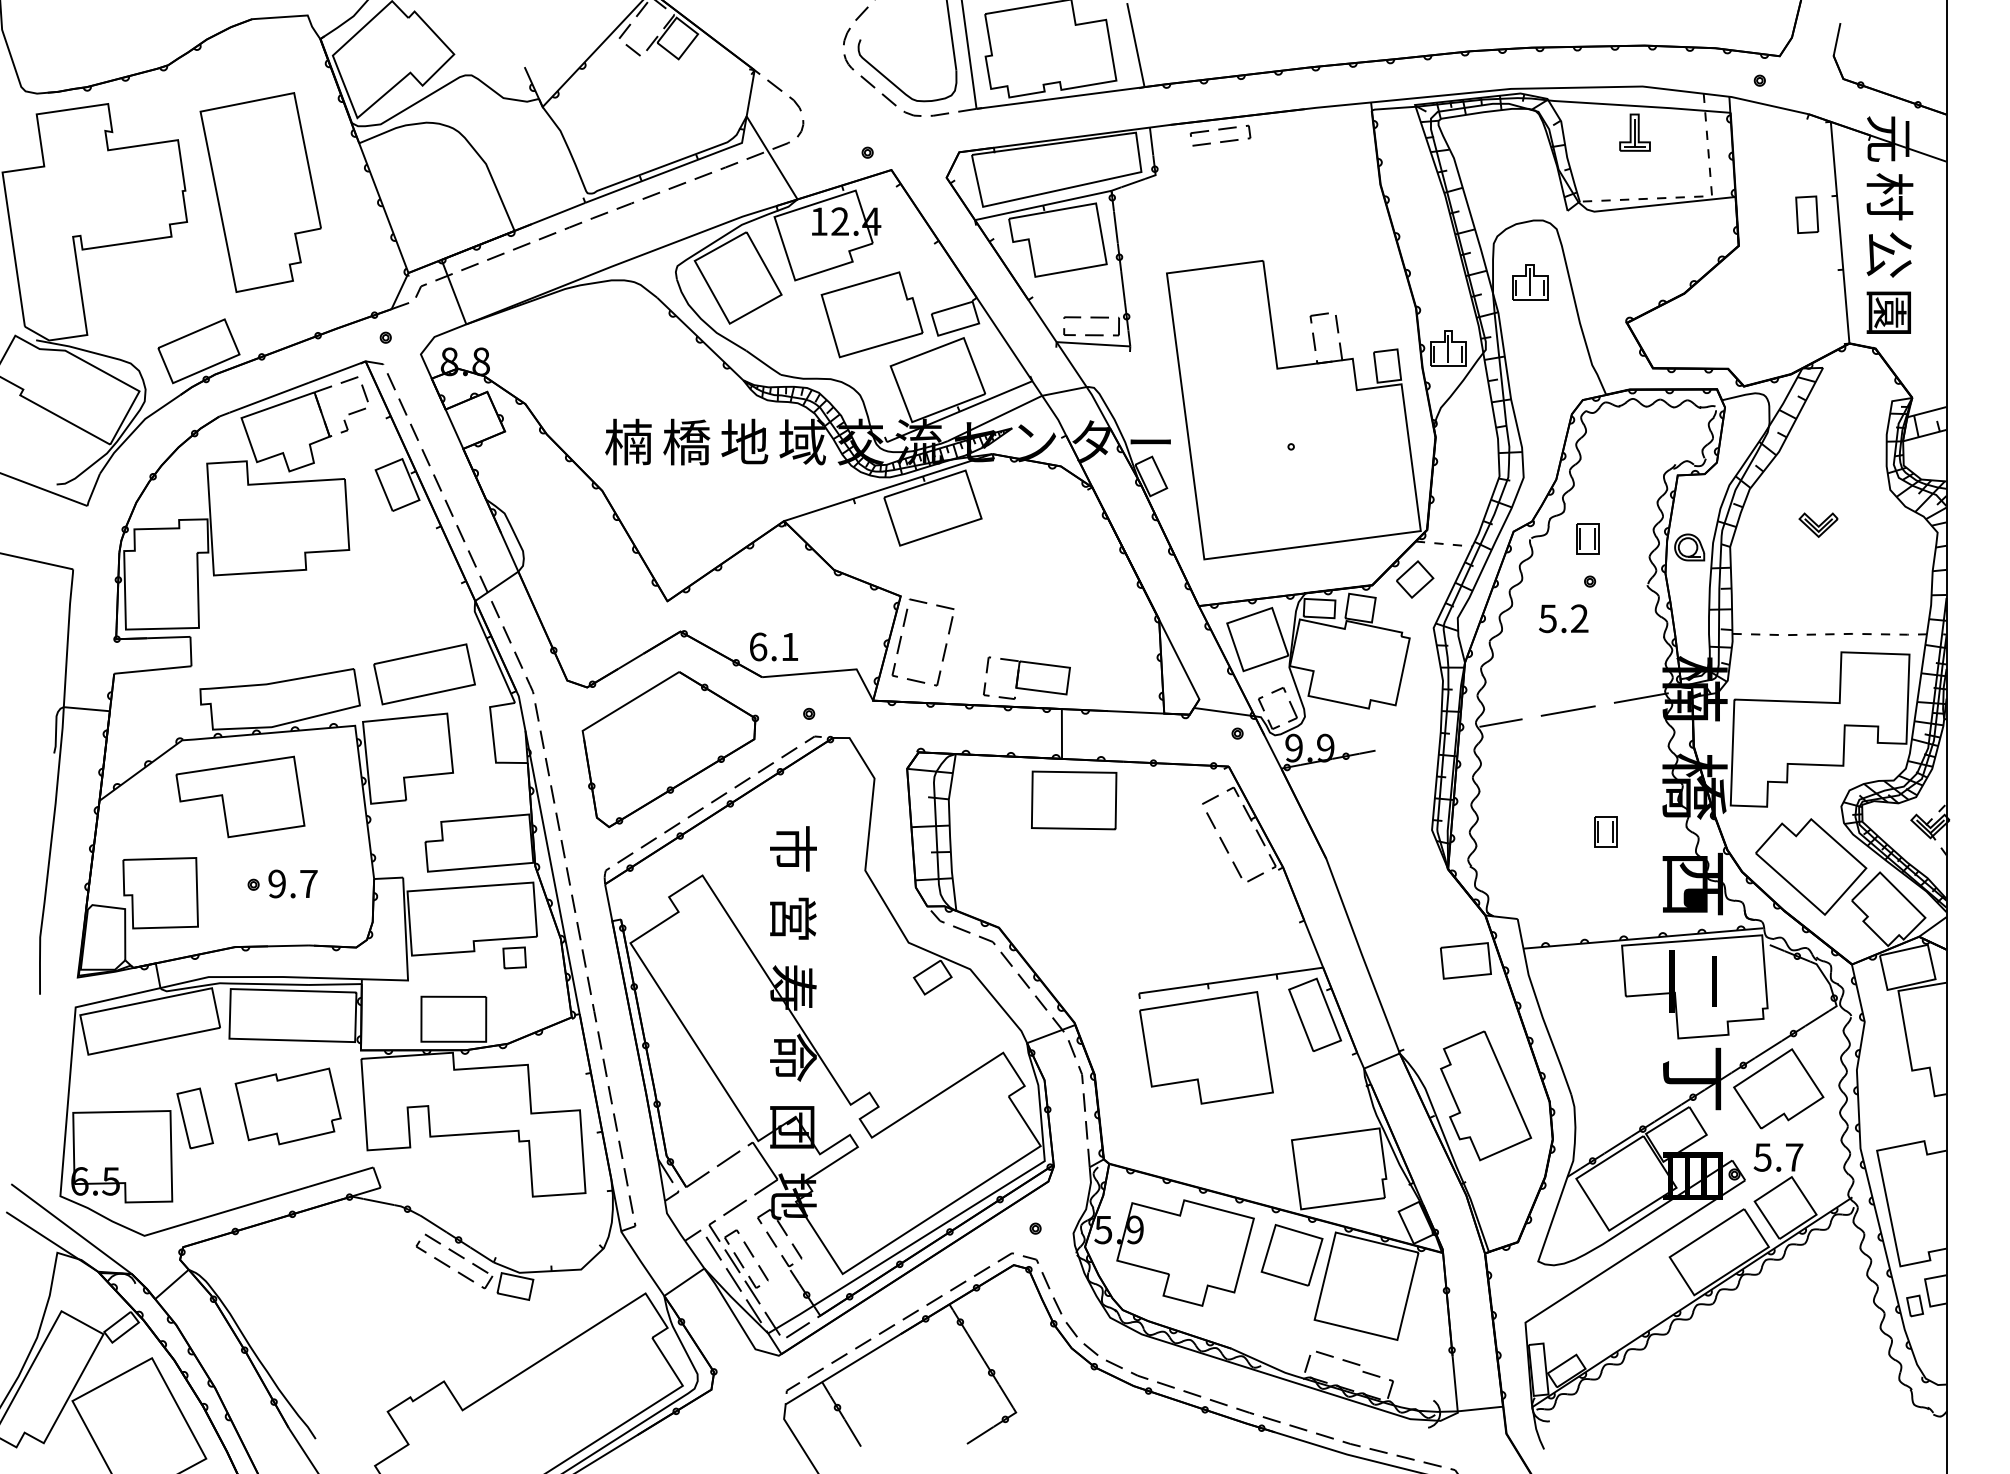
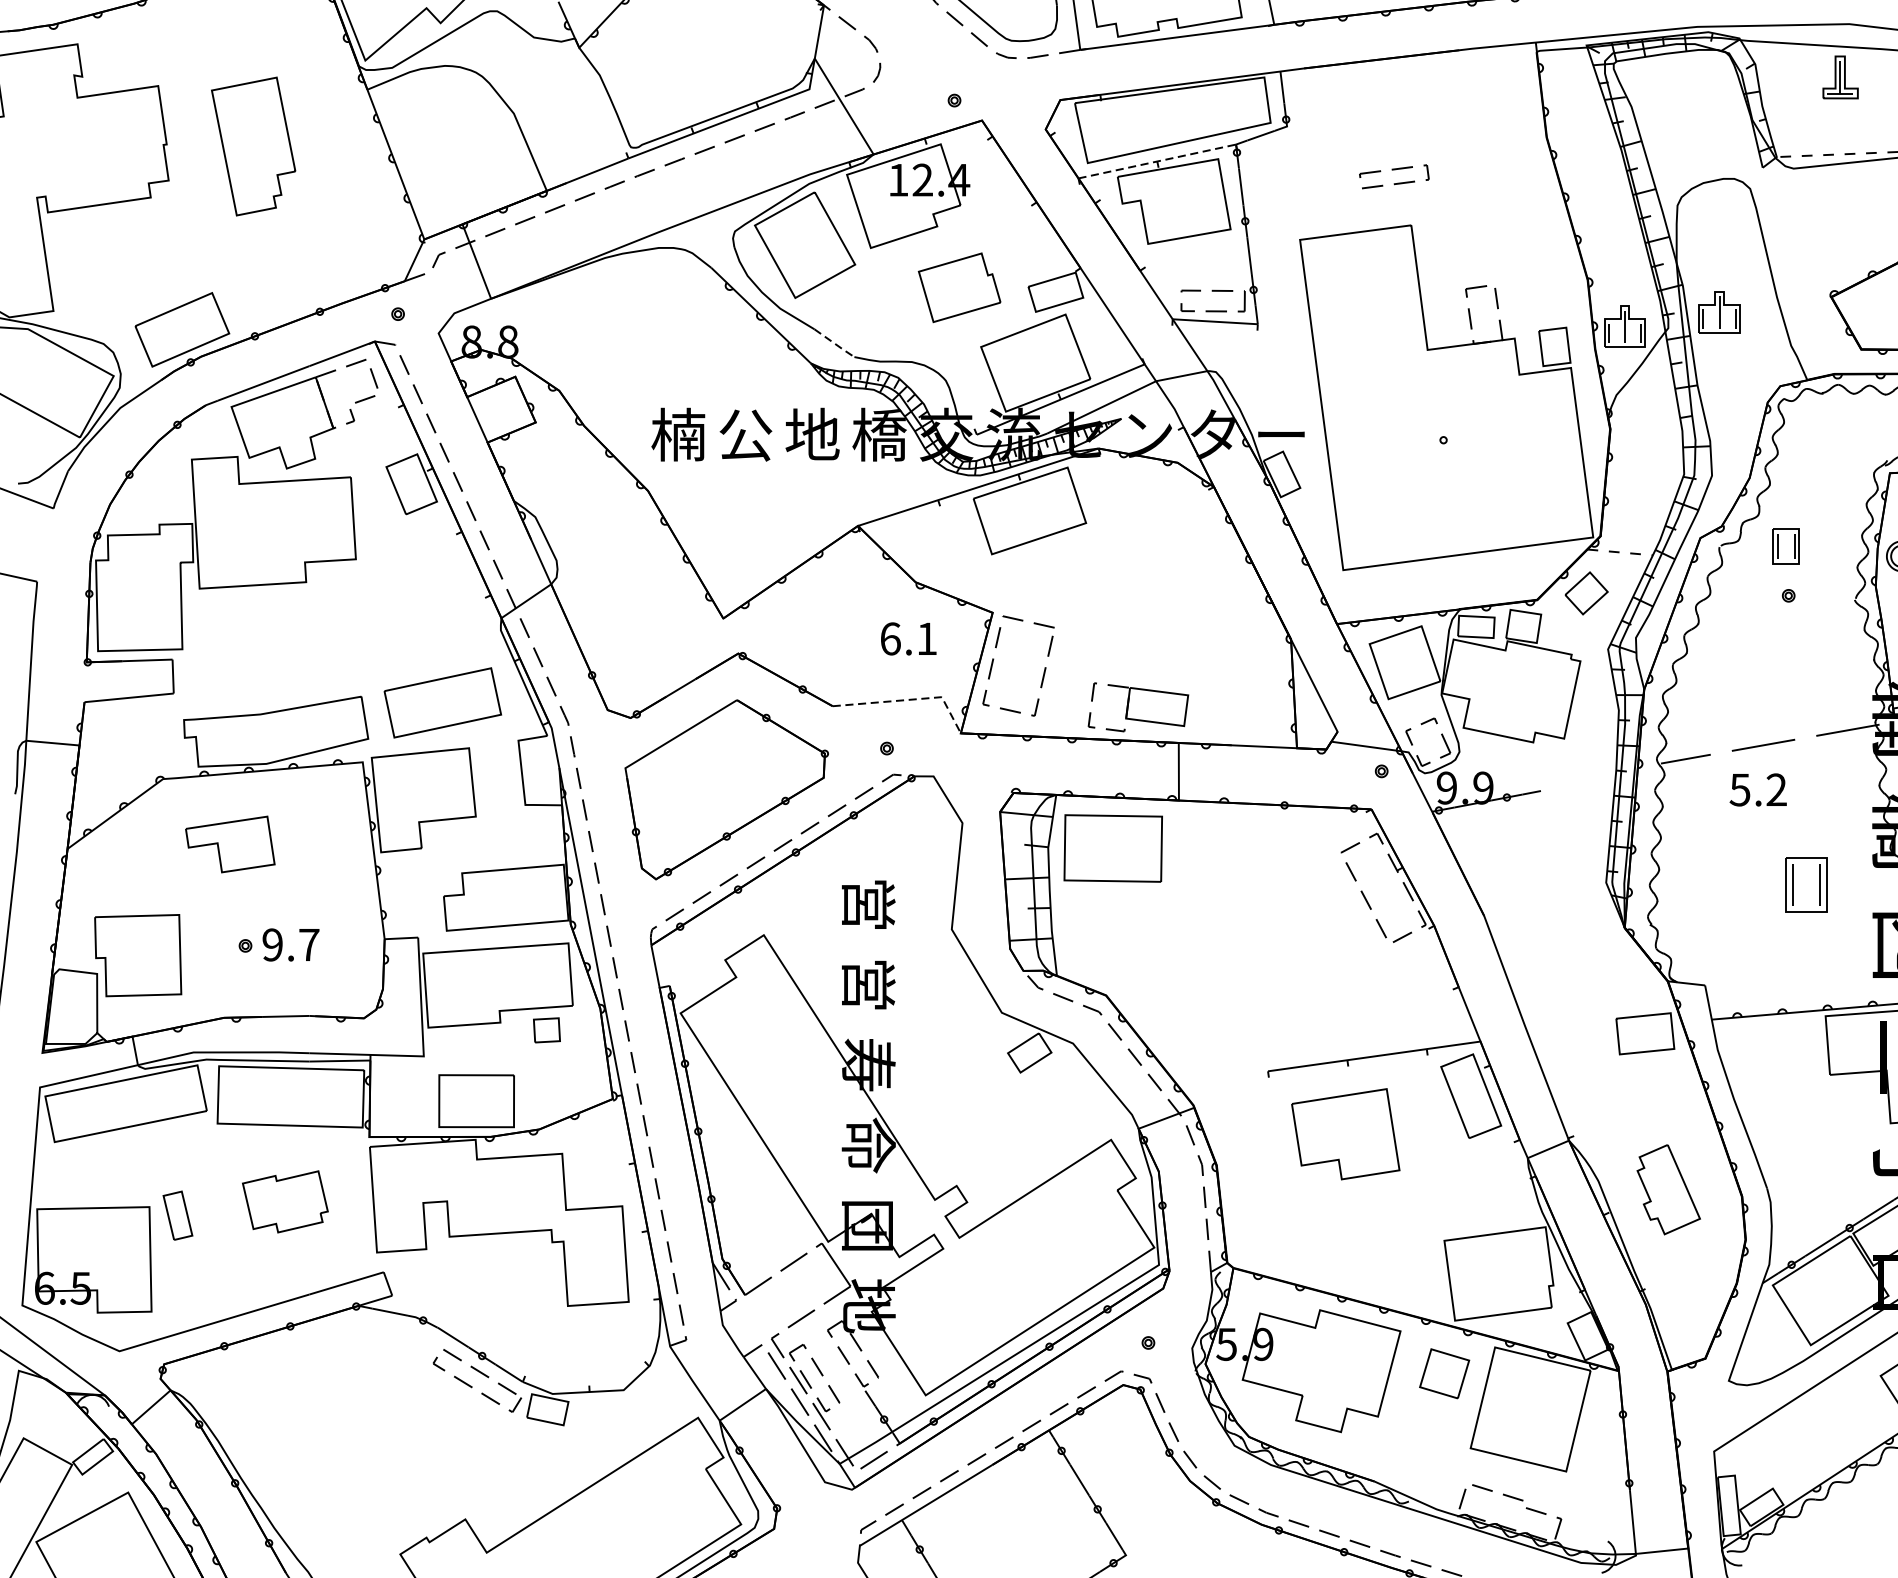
part: (1220, 135) -> (1394, 176), moved
part: (260, 192) -> (253, 146), size x0.6
line: (1043, 205) -> (1157, 161), solid -> dashed
part: (1530, 282) -> (1719, 312), moved
part: (871, 314) -> (958, 287), size x0.7
line: (764, 363) -> (835, 343), solid -> dashed
text: (686, 441) -> (745, 434), 橋 -> 公
text: (802, 441) -> (879, 434), 域 -> 橋
text: (1563, 618) -> (1758, 789), moved
text: (773, 646) -> (908, 638), moved
line: (827, 671) -> (908, 699), solid -> dashed
part: (240, 796) -> (230, 843), size x0.6
part: (1074, 800) -> (1113, 848), moved
part: (1605, 831) -> (1806, 884), size x1.6
text: (793, 848) -> (868, 903), 市 -> 営
part: (1206, 1047) -> (1345, 1133), size x0.7
part: (1486, 1095) -> (1669, 1189), size x0.6
part: (287, 1106) -> (284, 1201), size x0.7
part: (194, 1118) -> (177, 1215), size x0.7
part: (1291, 1255) -> (1443, 1373), size x0.7

